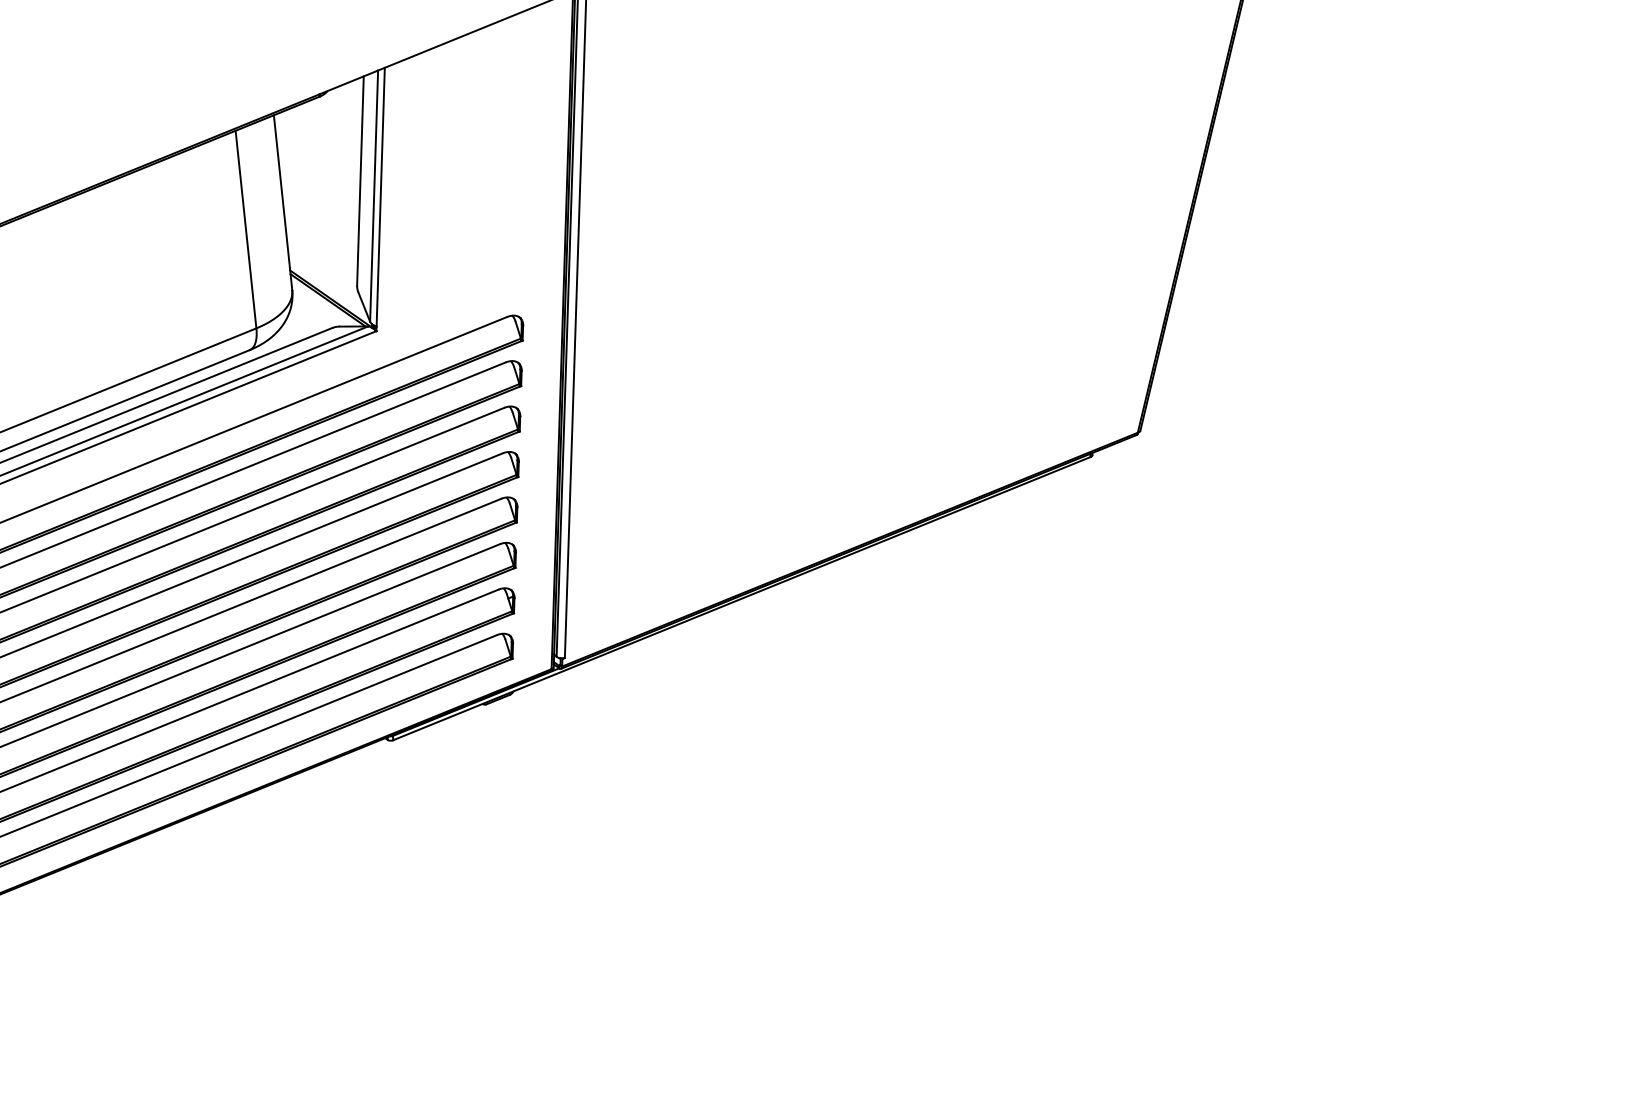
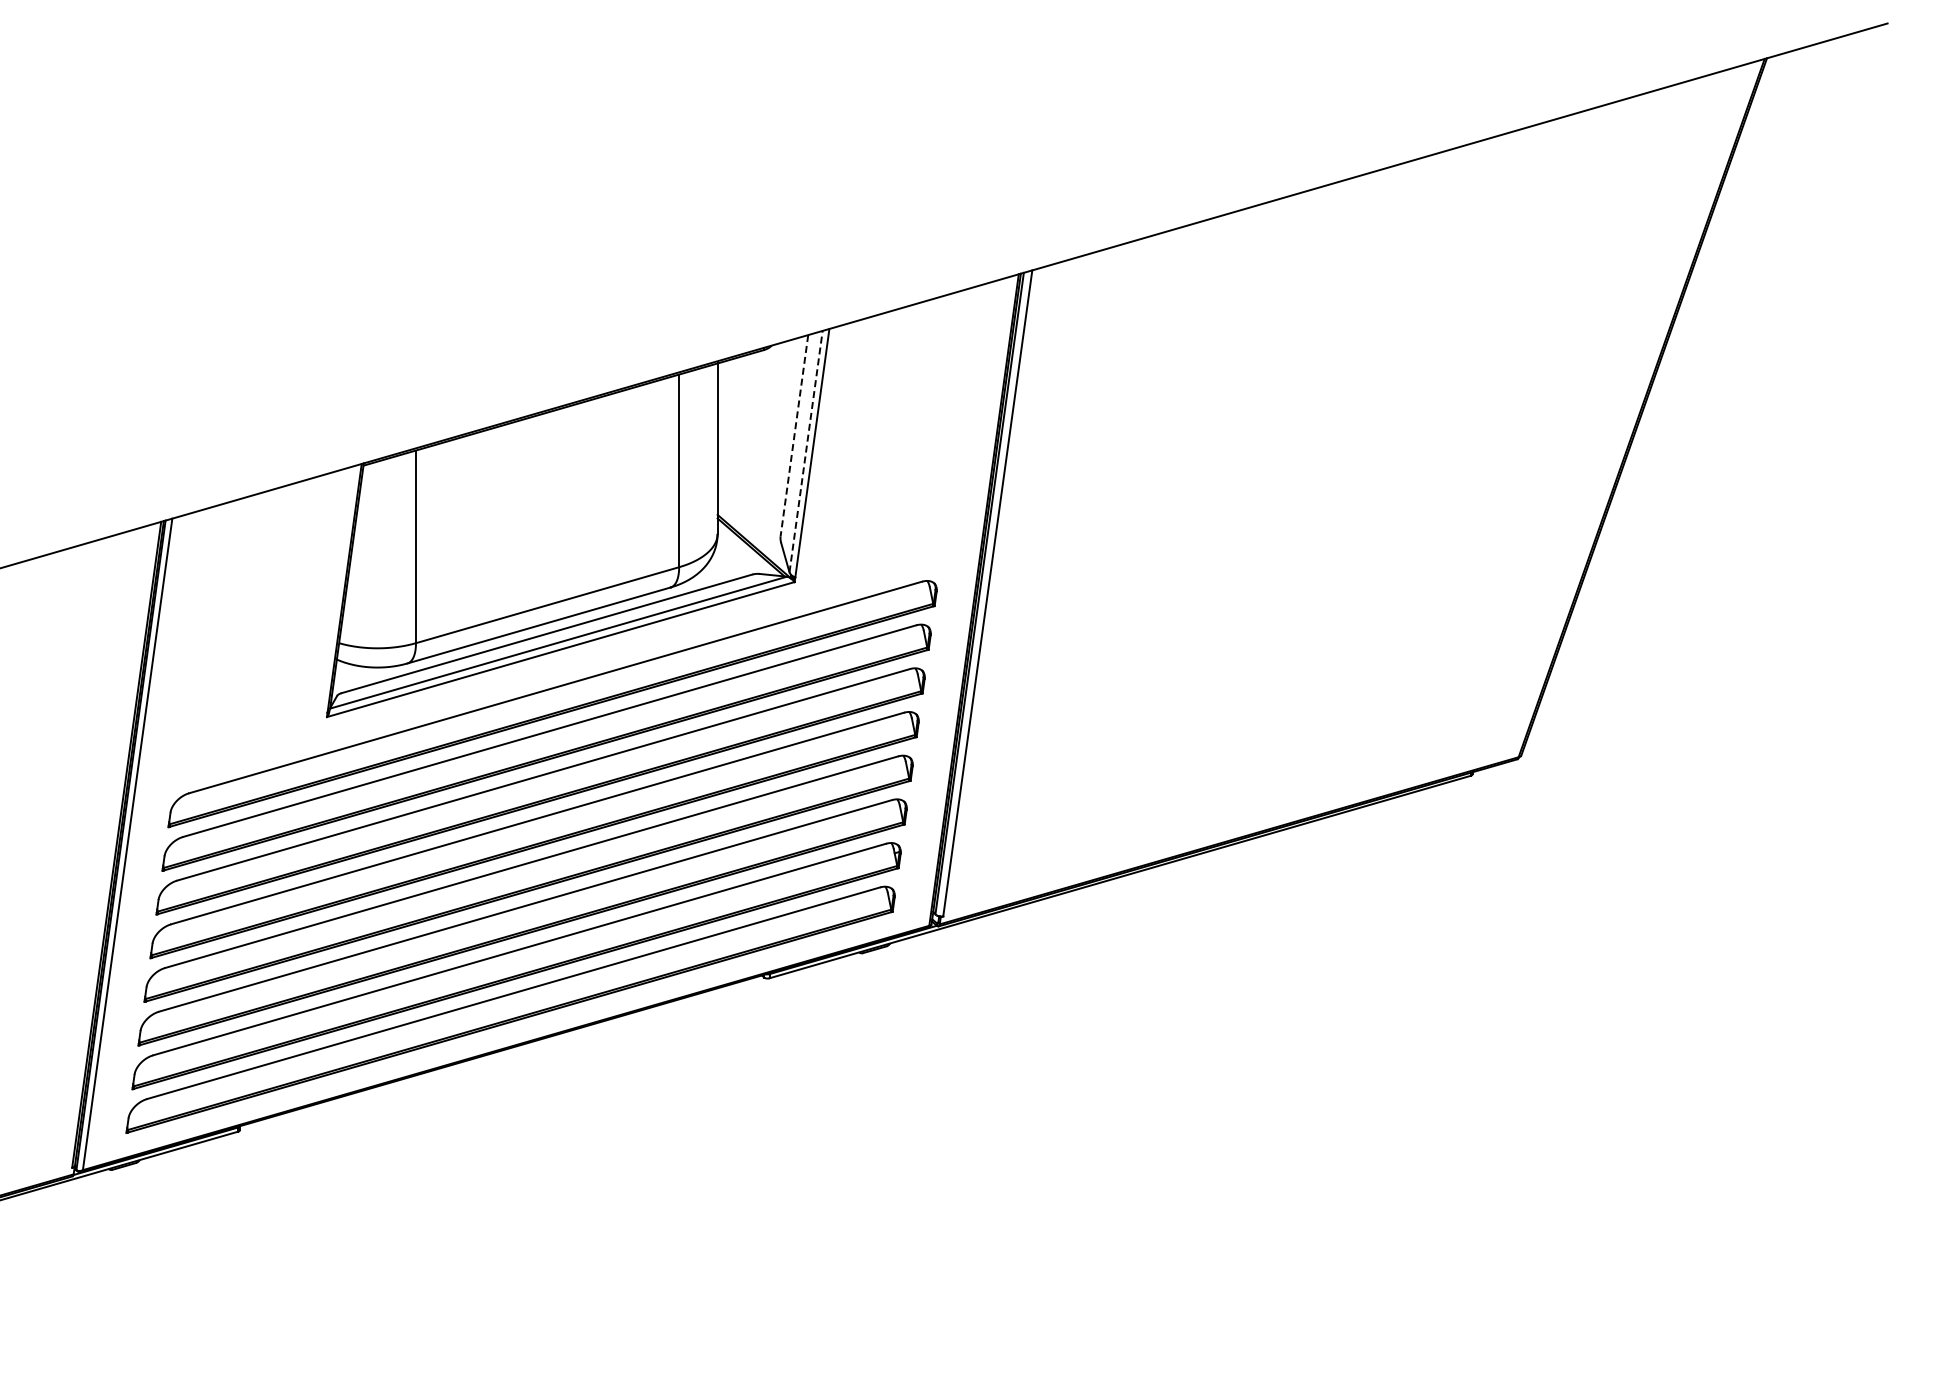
line: (360, 180) -> (794, 435), solid -> dashed
line: (374, 195) -> (806, 451), solid -> dashed

